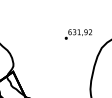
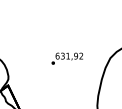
text: (77, 34) -> (66, 58), moved

